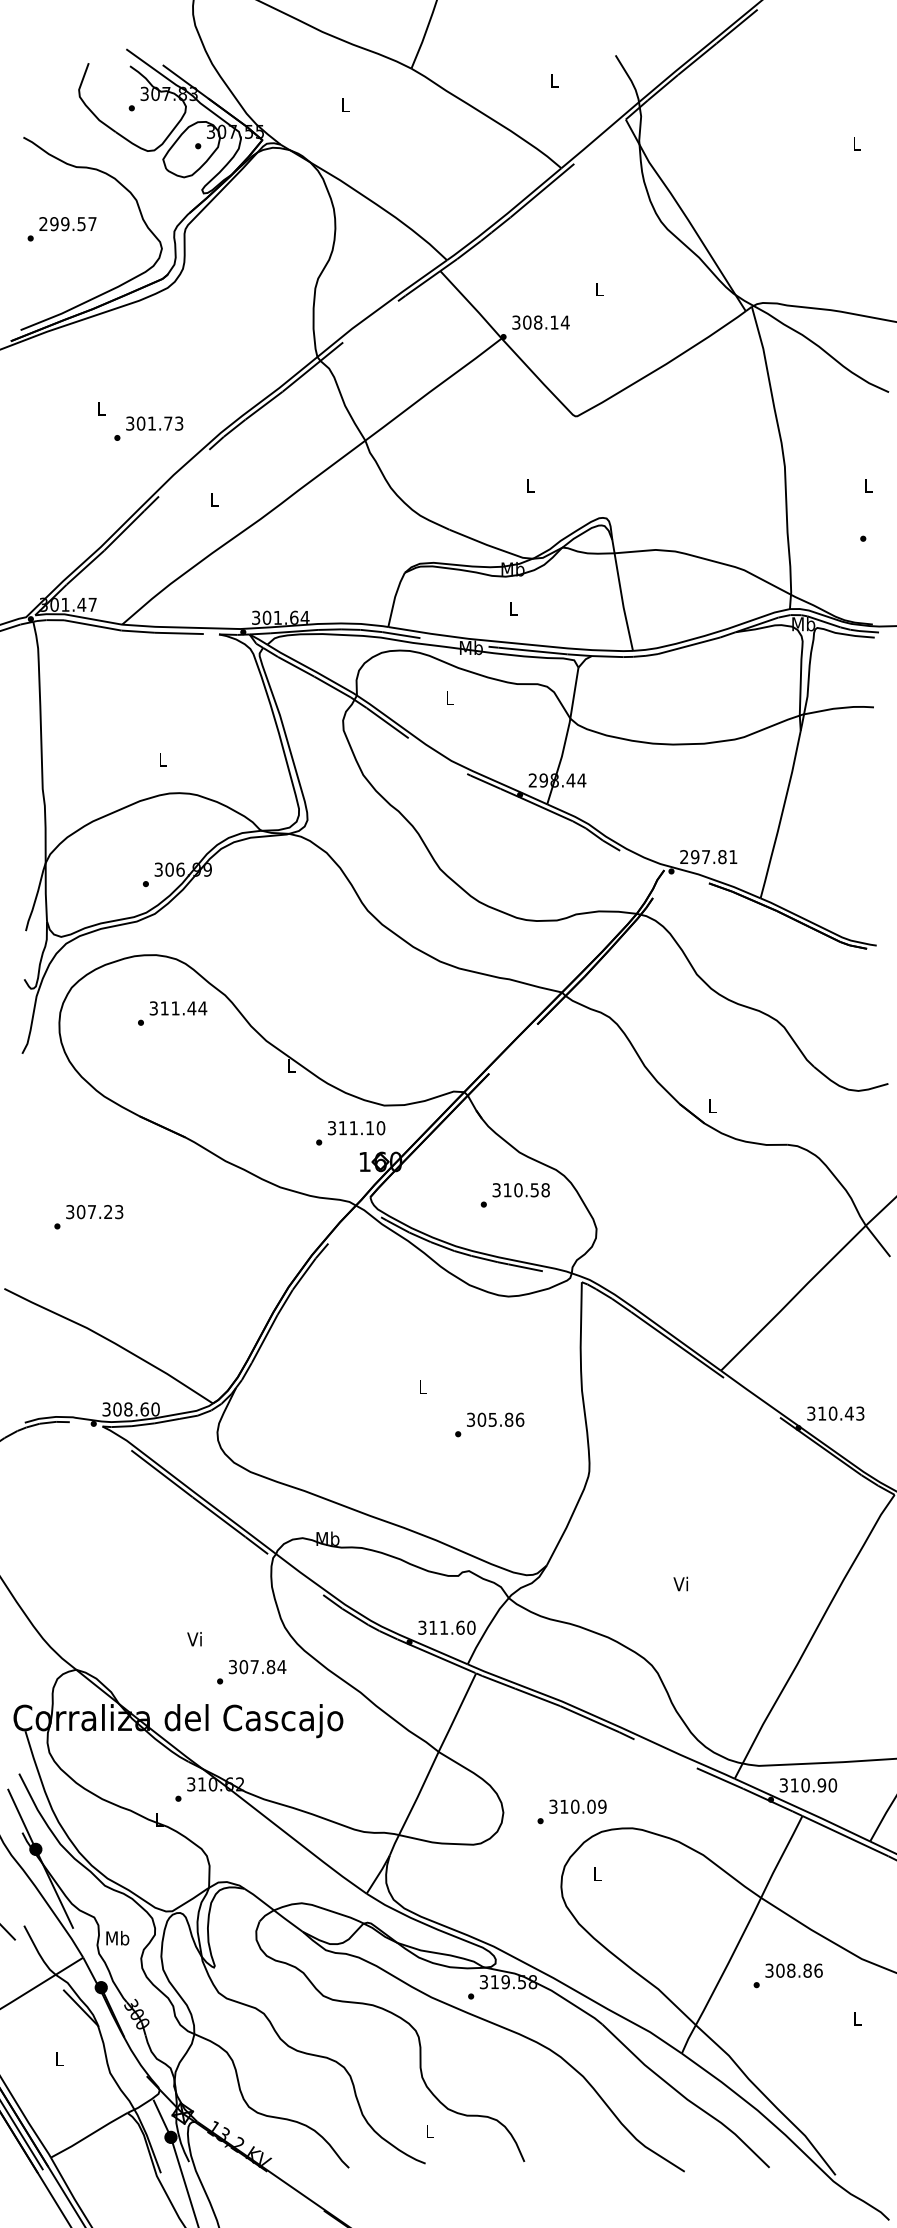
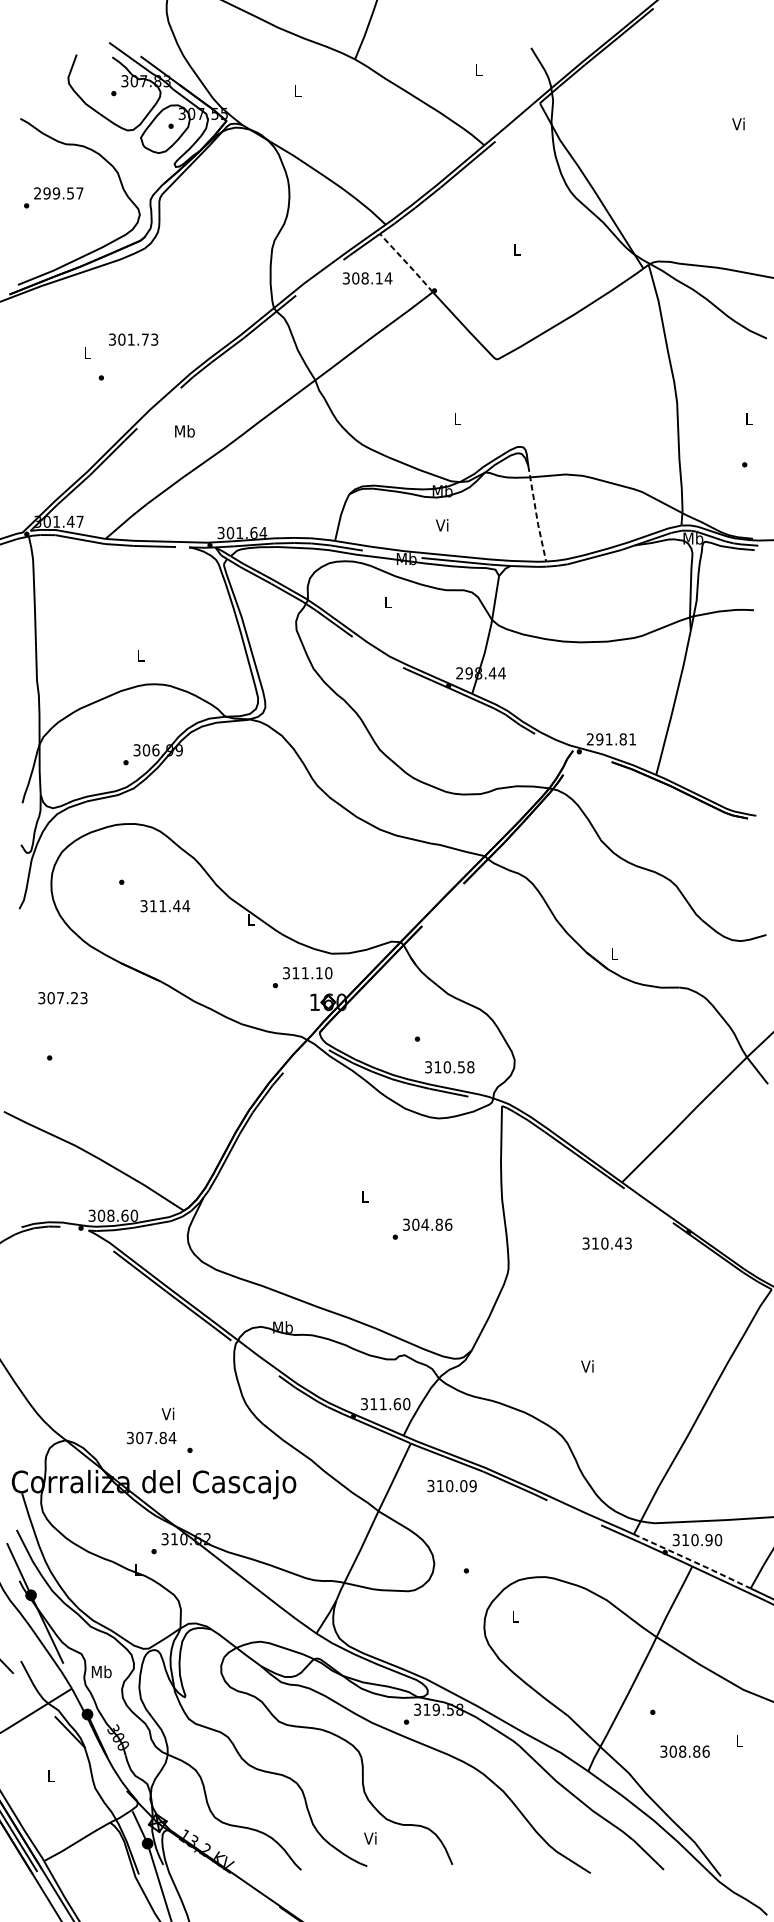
text: (855, 143) -> (738, 123), L -> Vi
line: (471, 304) -> (406, 262), solid -> dashed
text: (540, 322) -> (367, 278), moved
text: (154, 423) -> (133, 339), moved
text: (213, 499) -> (184, 430), L -> Mb
line: (621, 596) -> (536, 514), solid -> dashed
text: (512, 608) -> (442, 525), L -> Vi
text: (706, 856) -> (609, 738), 297.81 -> 291.81
text: (178, 1008) -> (165, 906), moved
text: (520, 1190) -> (449, 1067), moved
text: (94, 1212) -> (62, 998), moved
text: (835, 1413) -> (606, 1243), moved
text: (492, 1419) -> (424, 1224), 305.86 -> 304.86
text: (257, 1667) -> (151, 1438), moved
text: (577, 1806) -> (451, 1485), moved
line: (803, 1810) -> (693, 1561), solid -> dashed
text: (793, 1970) -> (684, 1751), moved
text: (428, 2131) -> (369, 1838), L -> Vi

